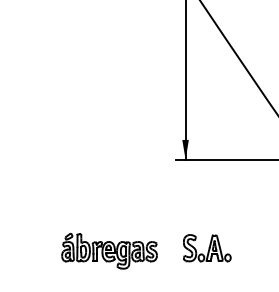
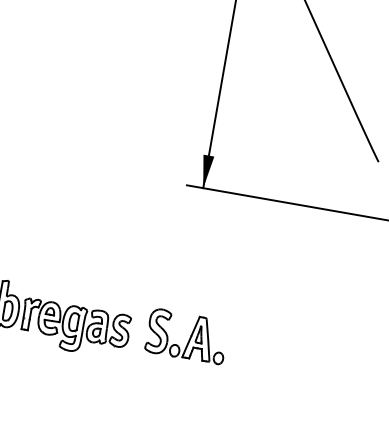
part: (207, 248) -> (187, 336), moved

